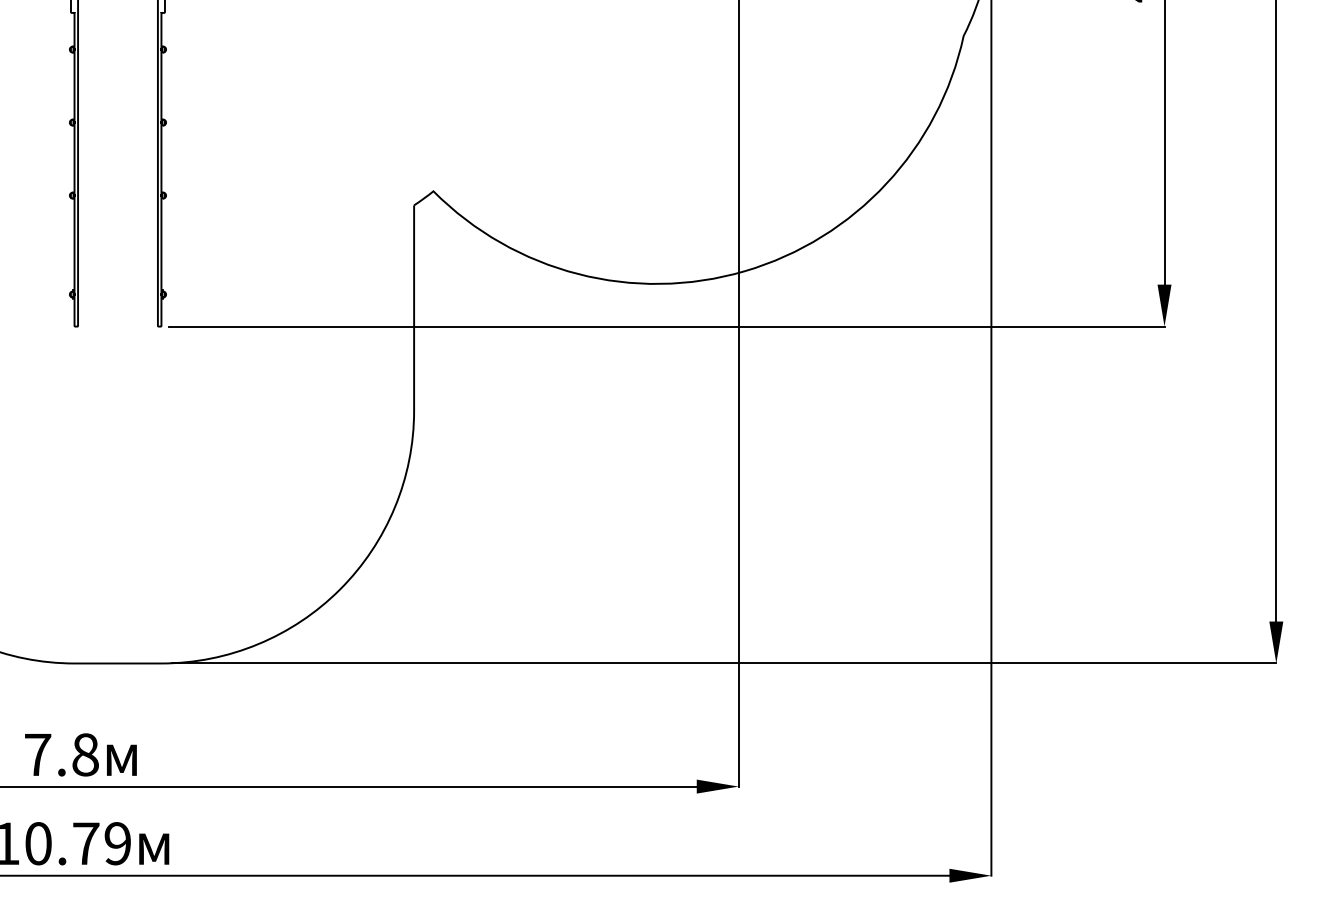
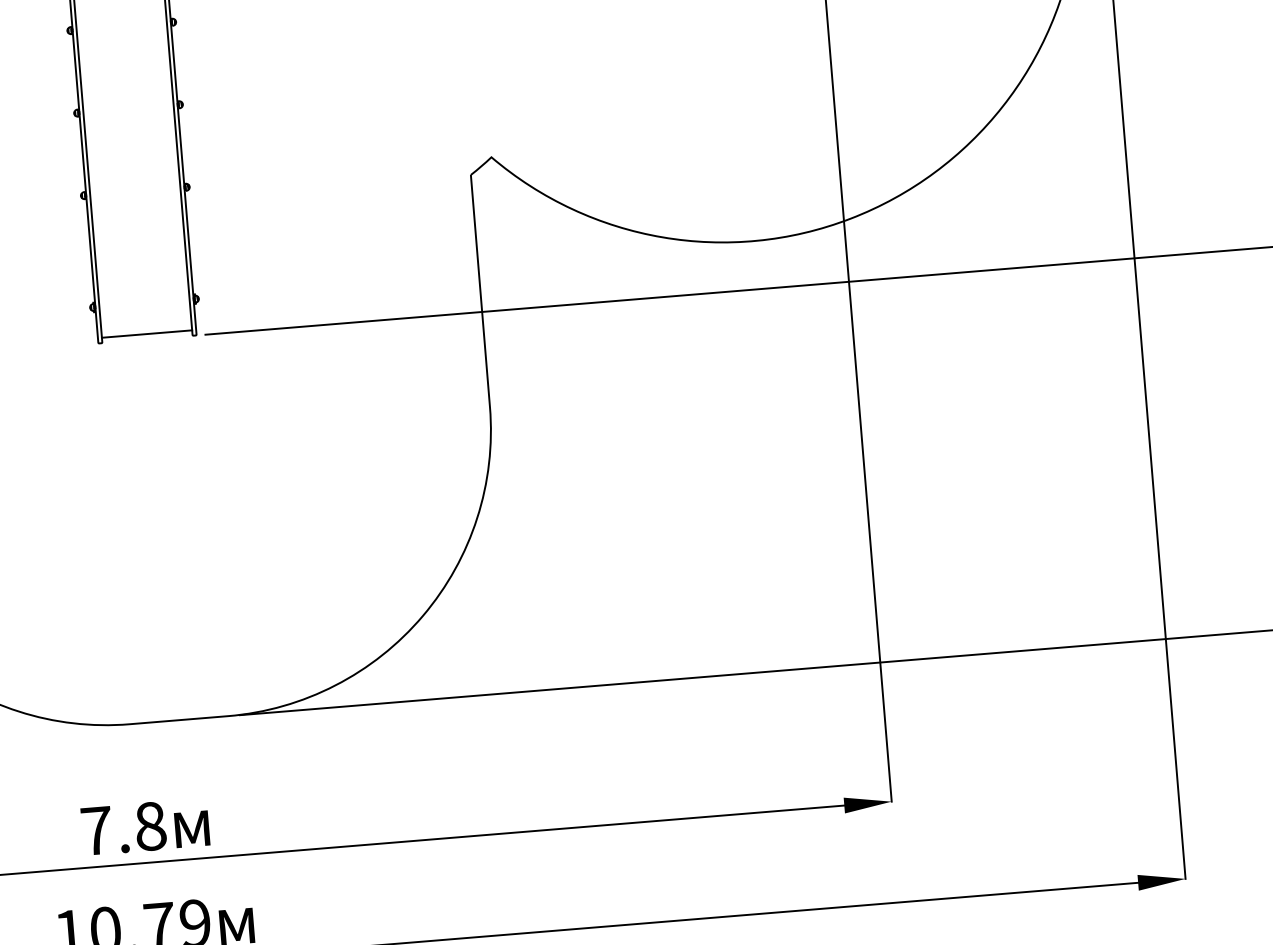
line: (117, 321) -> (146, 333), added

